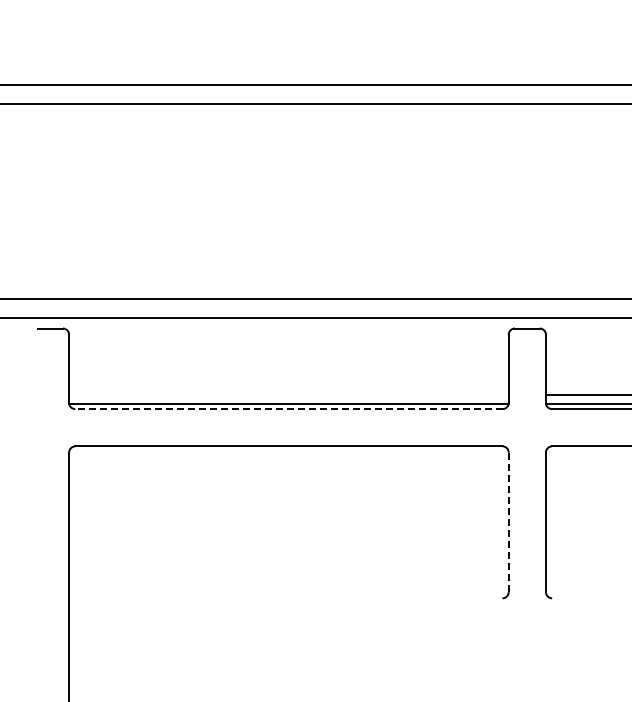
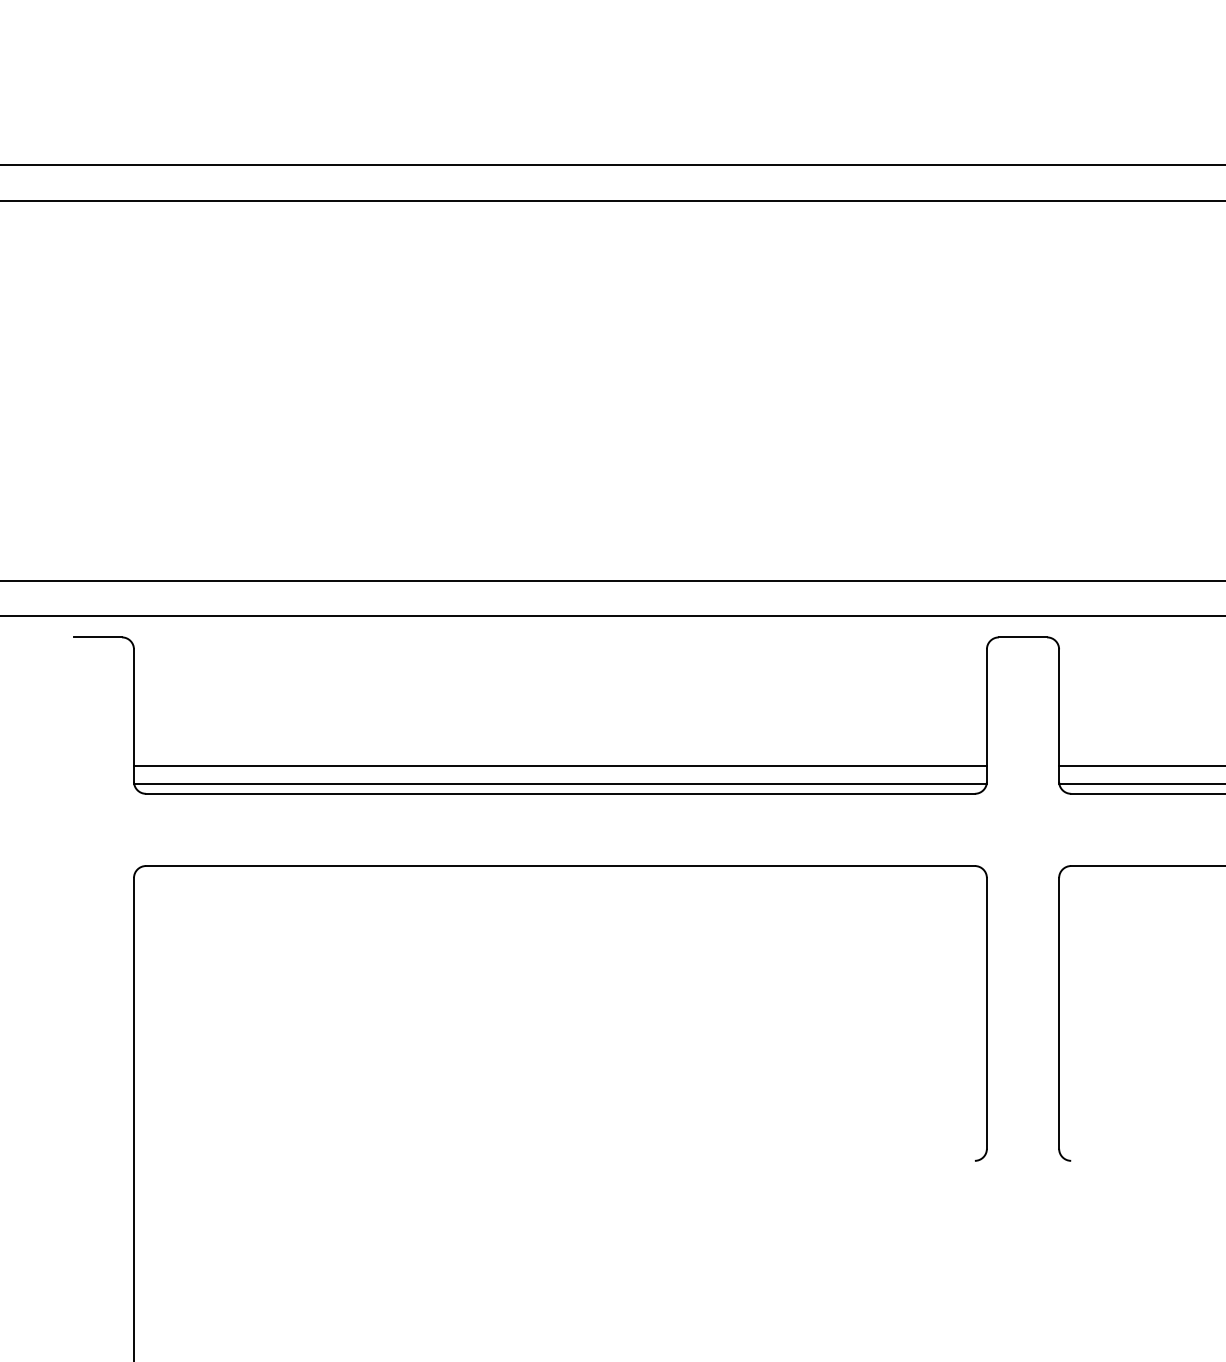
line: (288, 394) -> (559, 765), added
line: (288, 409) -> (559, 794), dashed -> solid
line: (508, 522) -> (986, 1013), dashed -> solid

